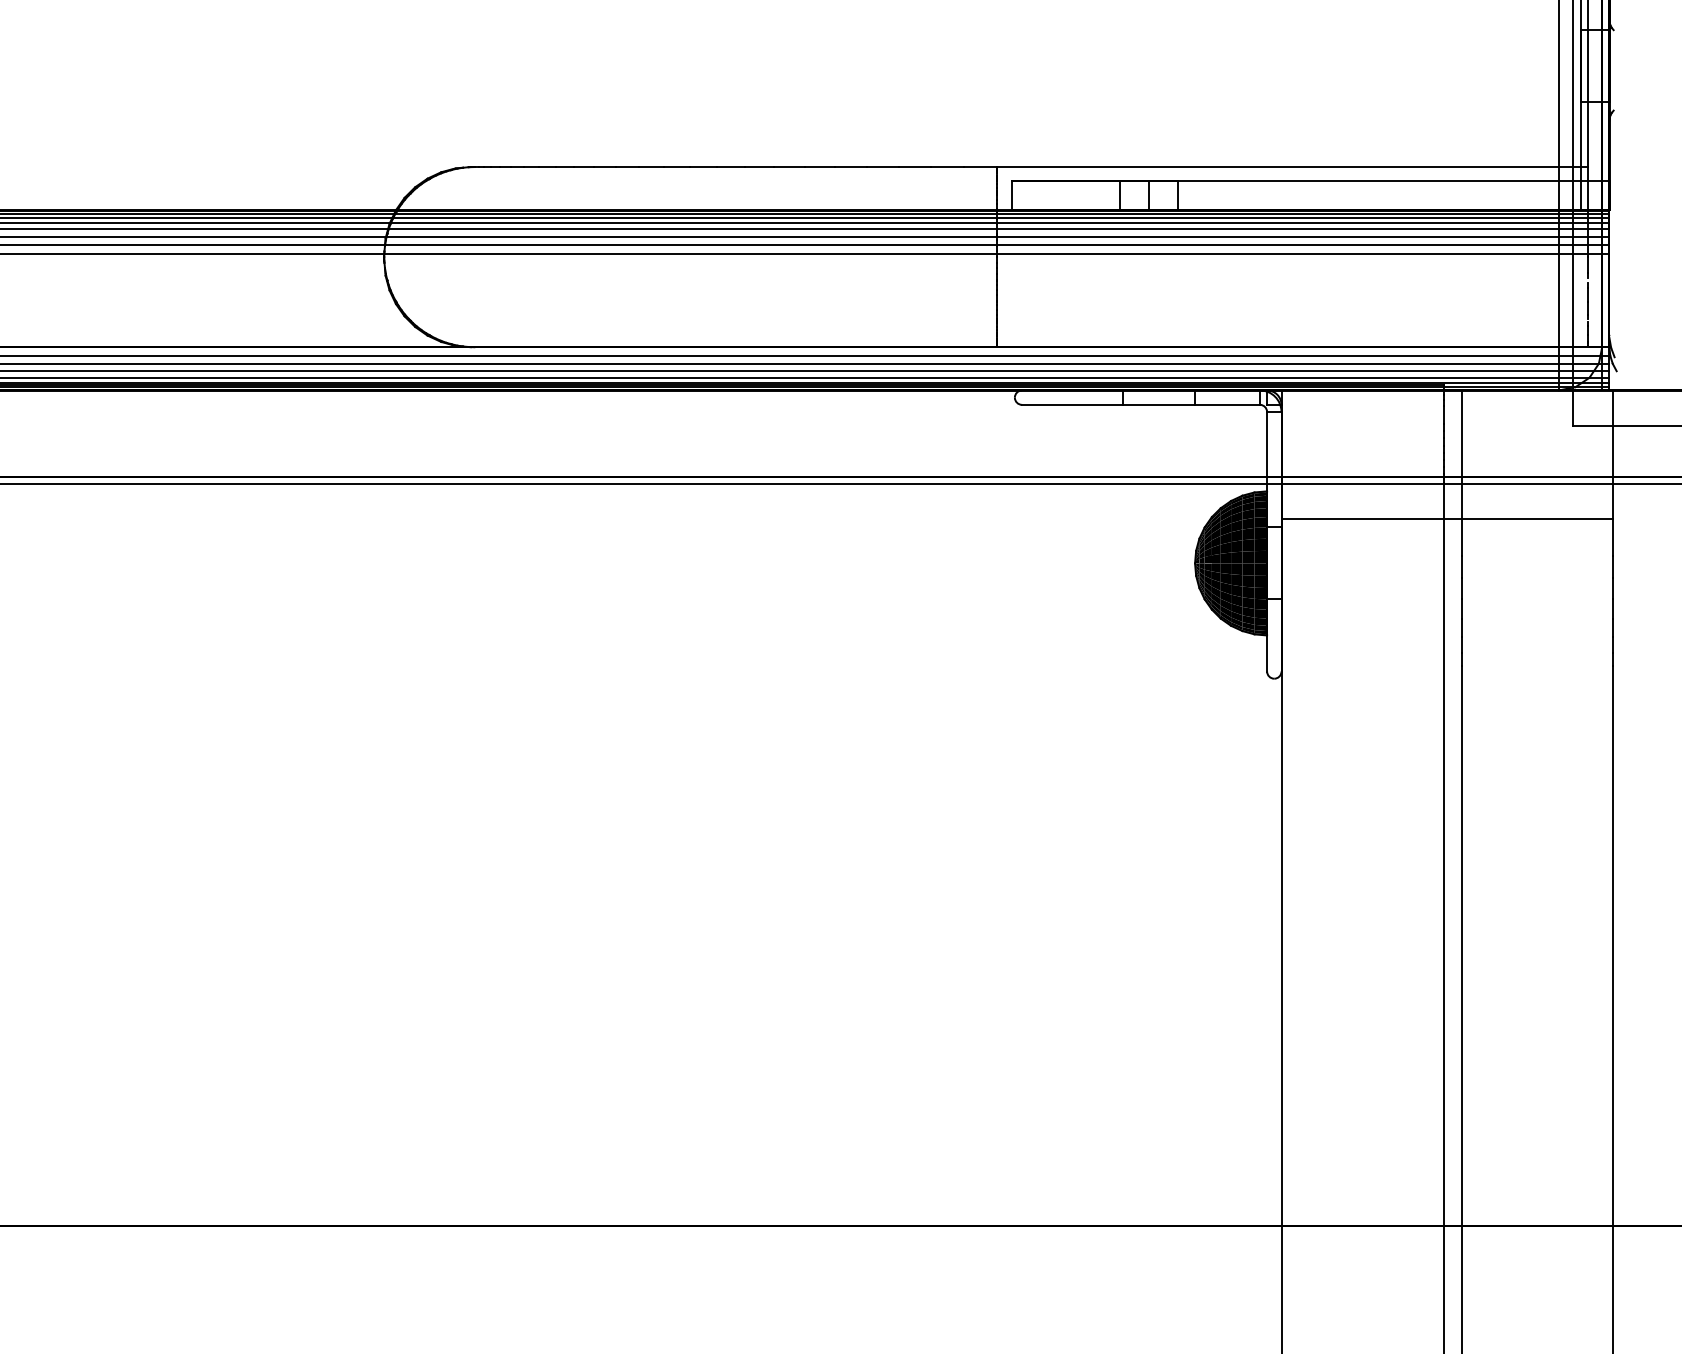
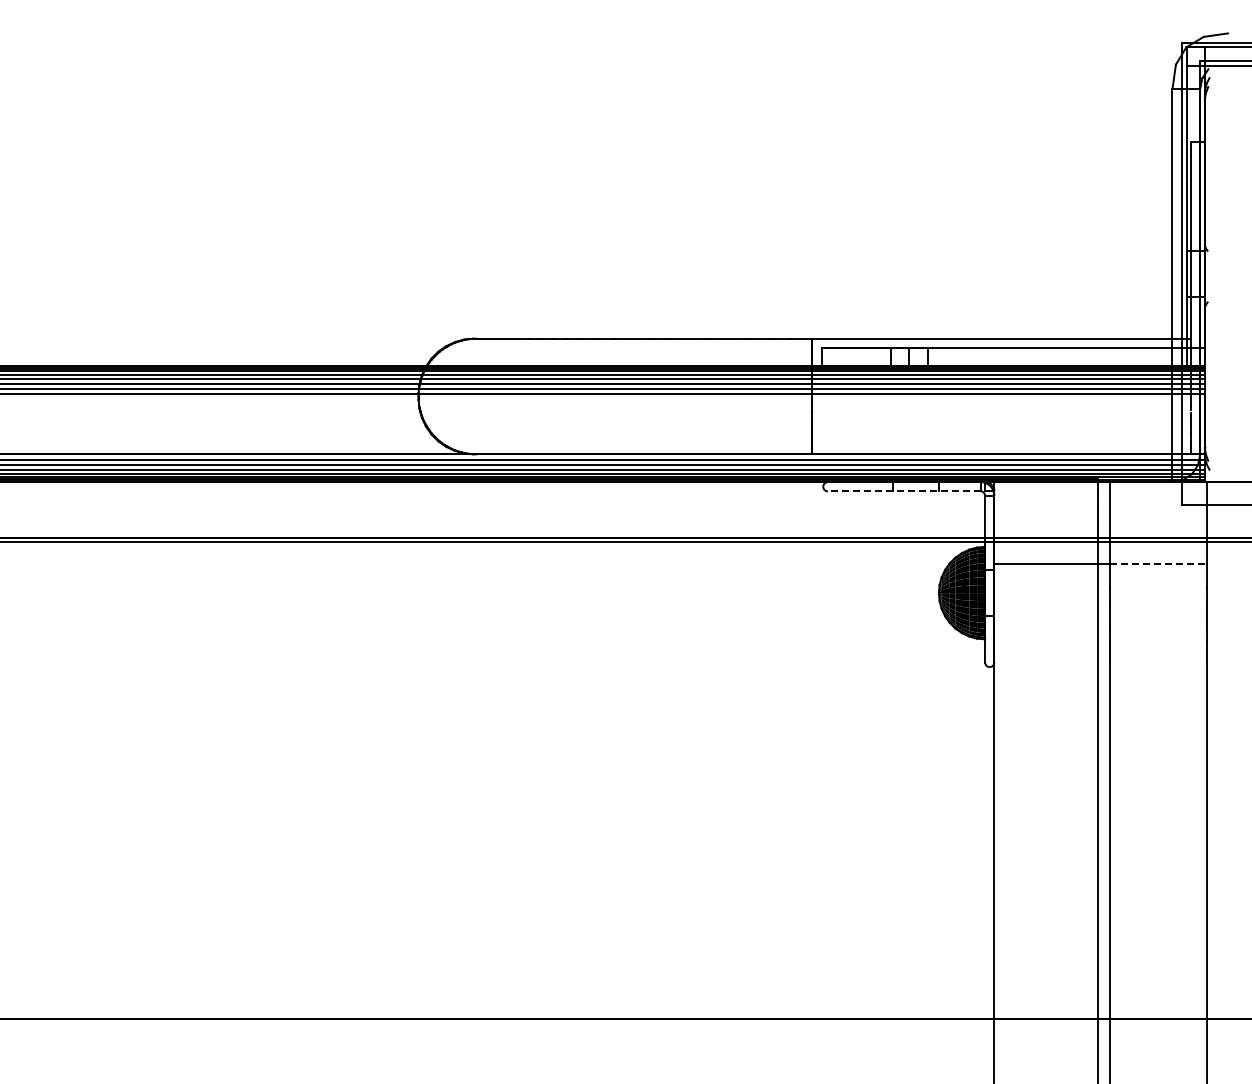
line: (1139, 405) -> (903, 491), solid -> dashed
line: (1537, 518) -> (1158, 564), solid -> dashed

